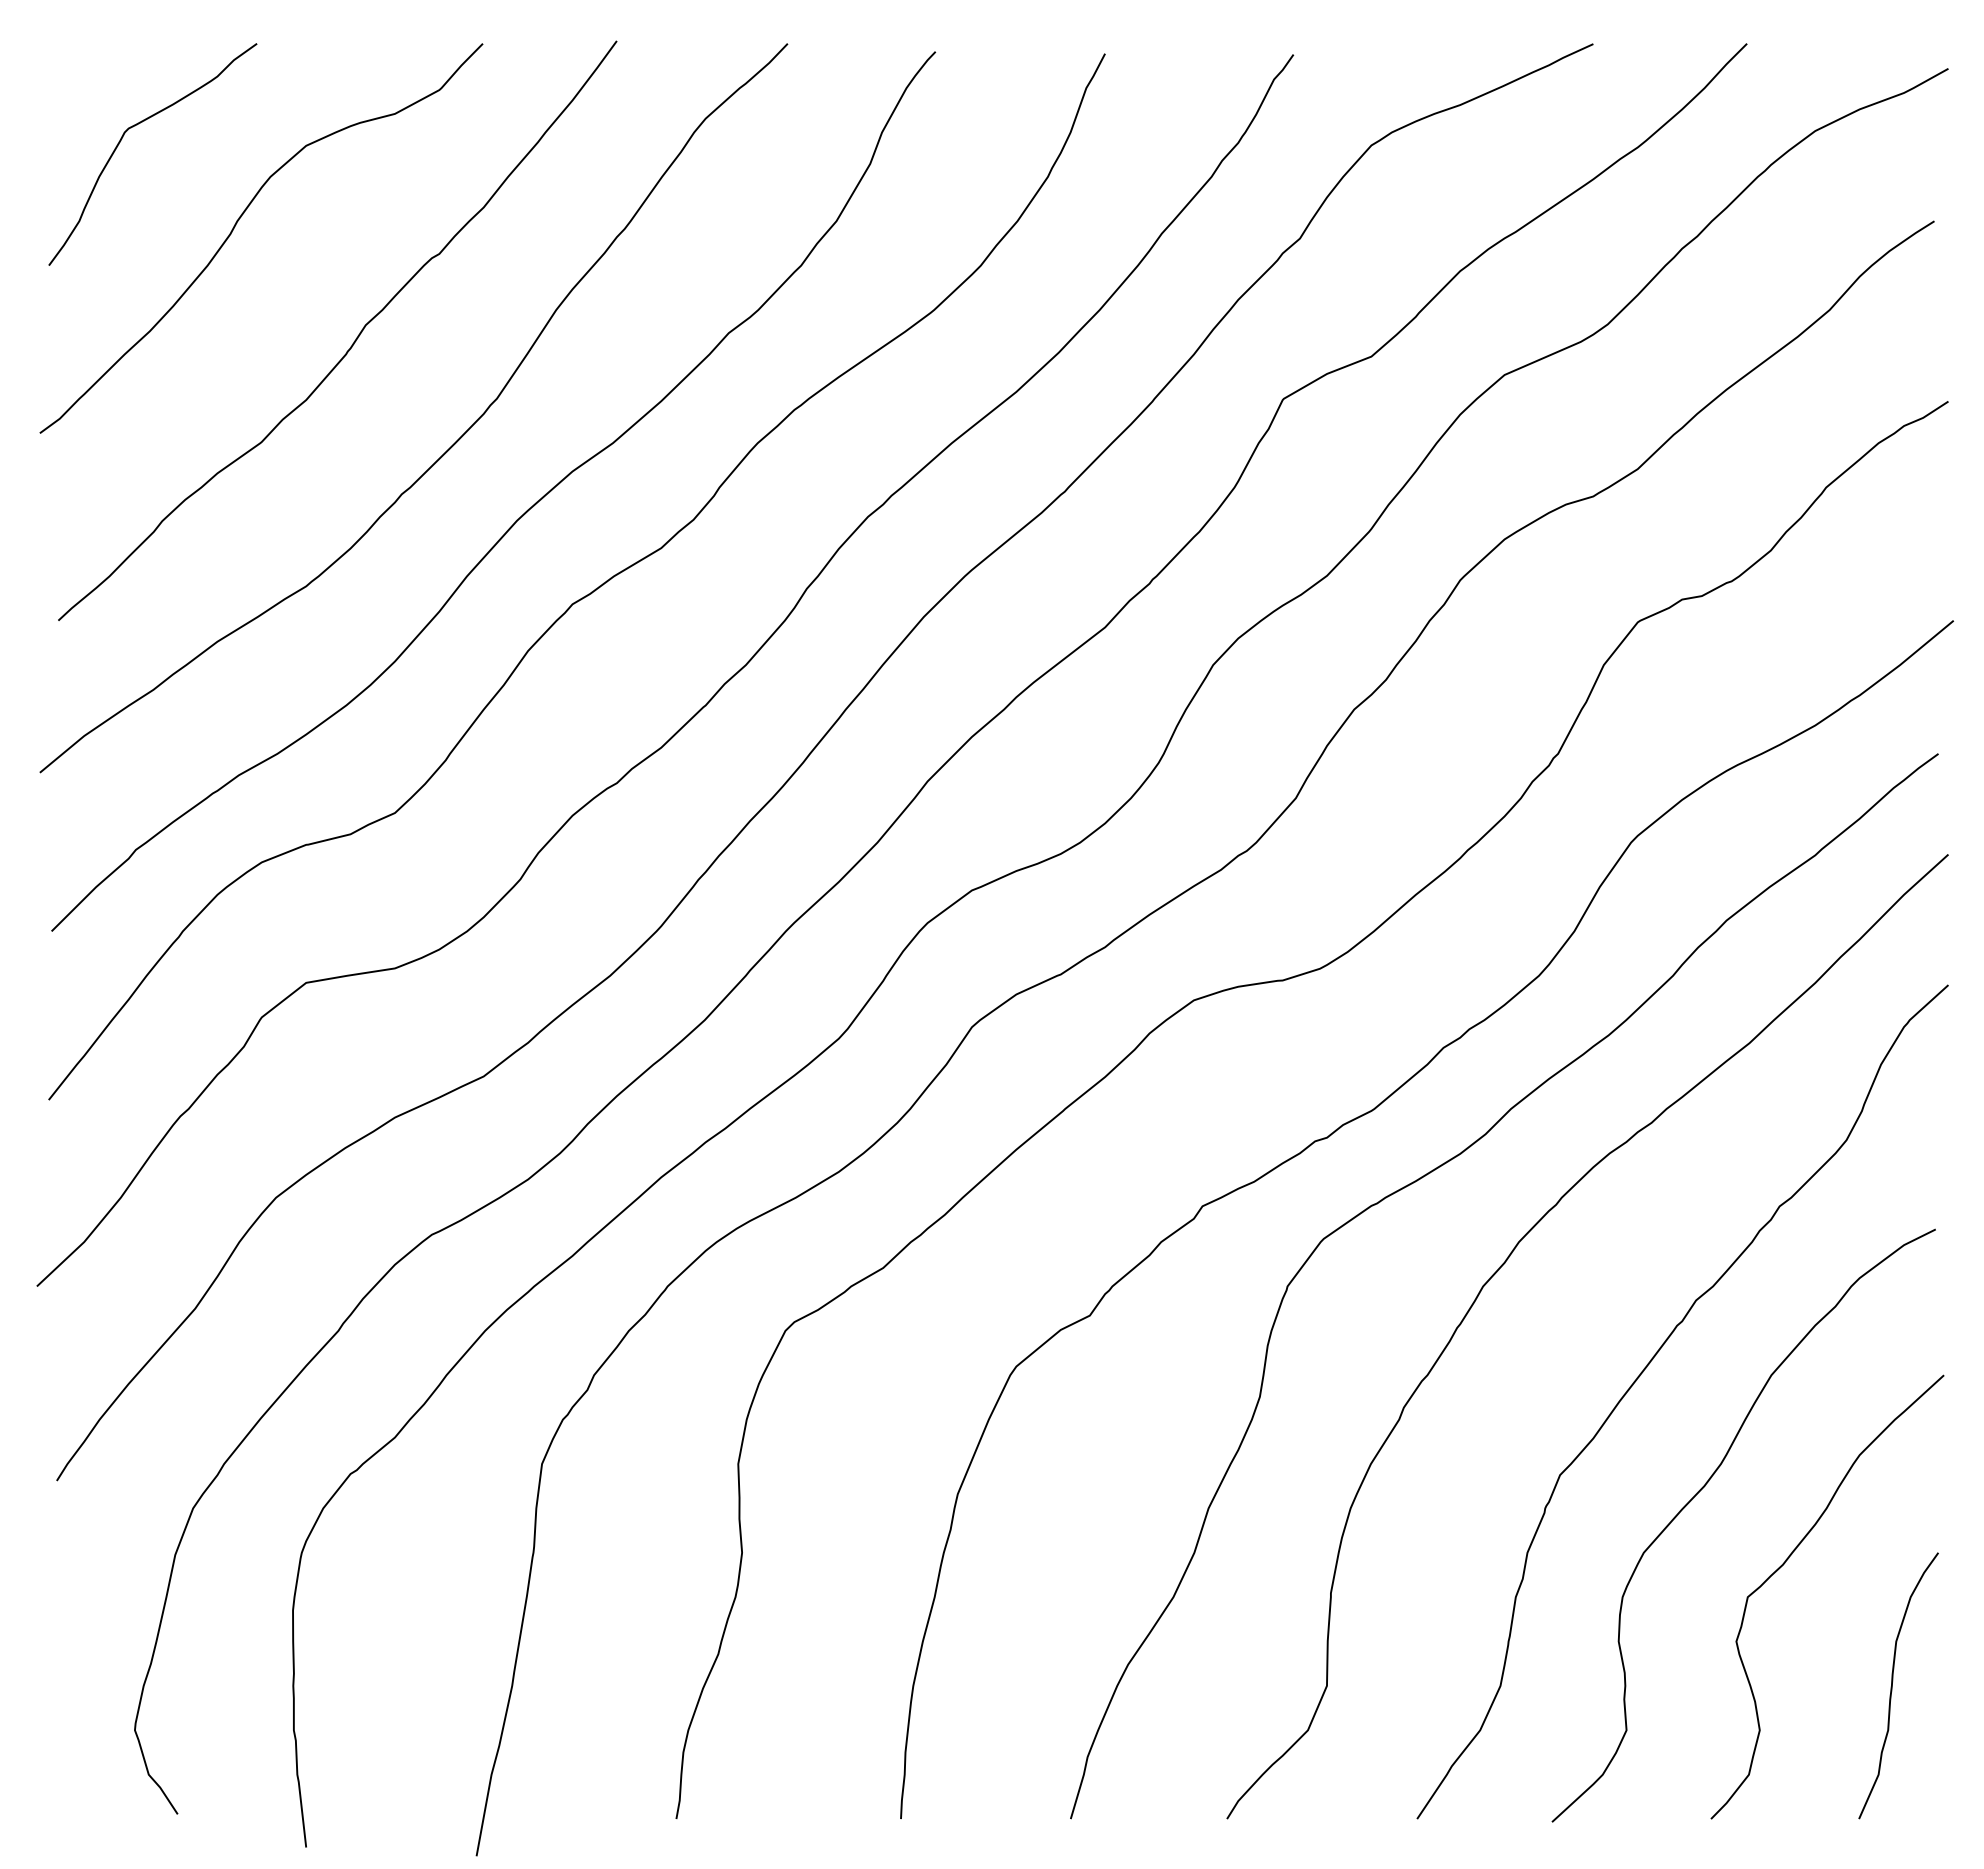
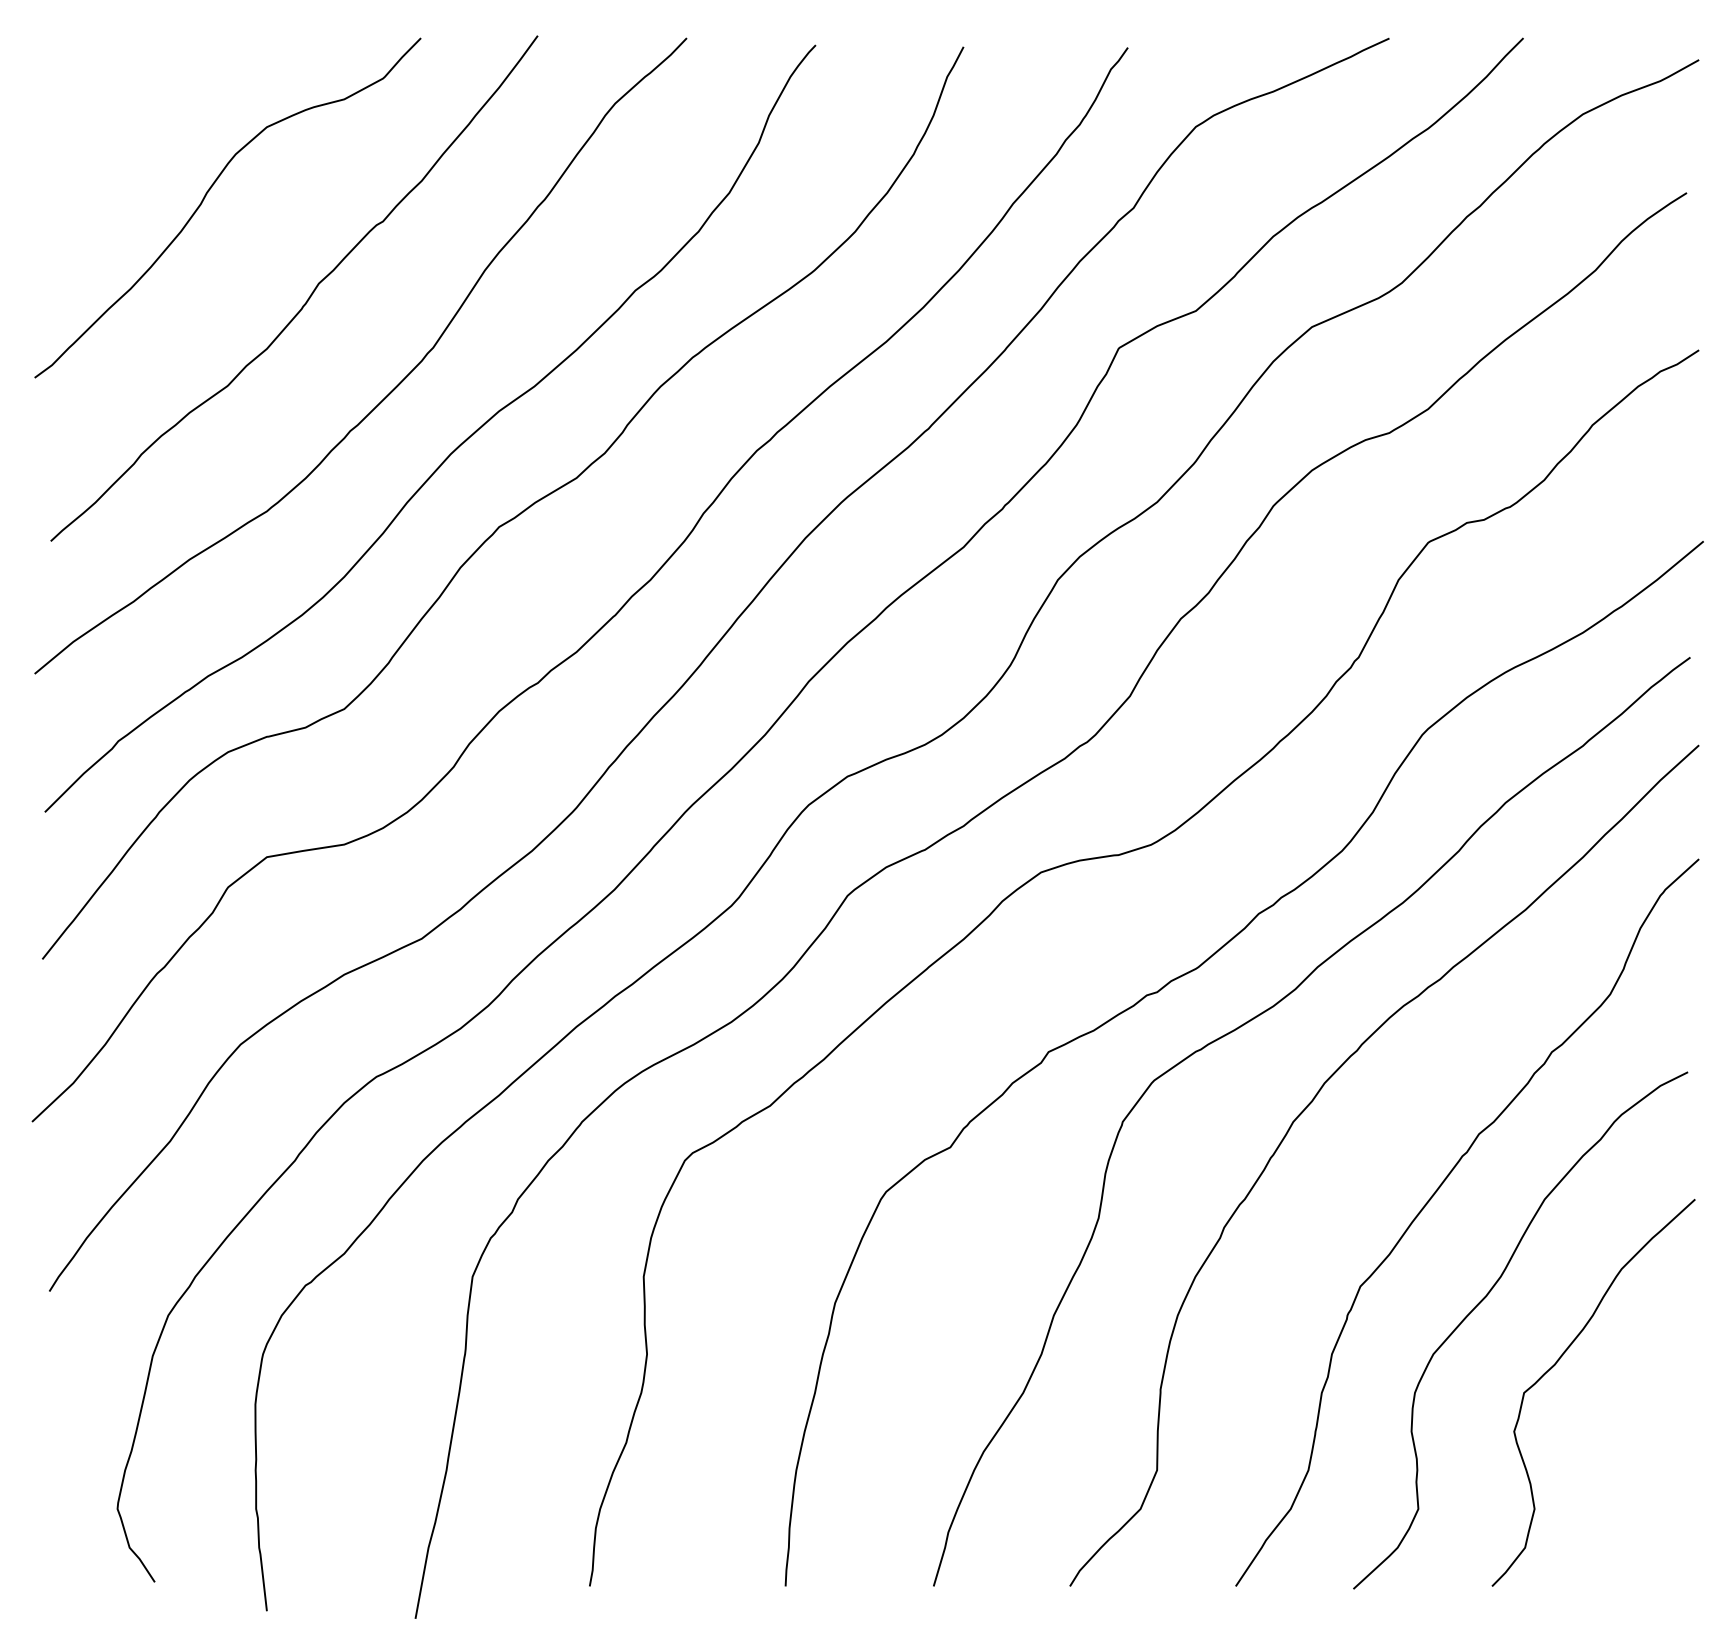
curve: (137, 125) -> (119, 109), removed
curve: (1892, 1685) -> (1650, 1469), removed

